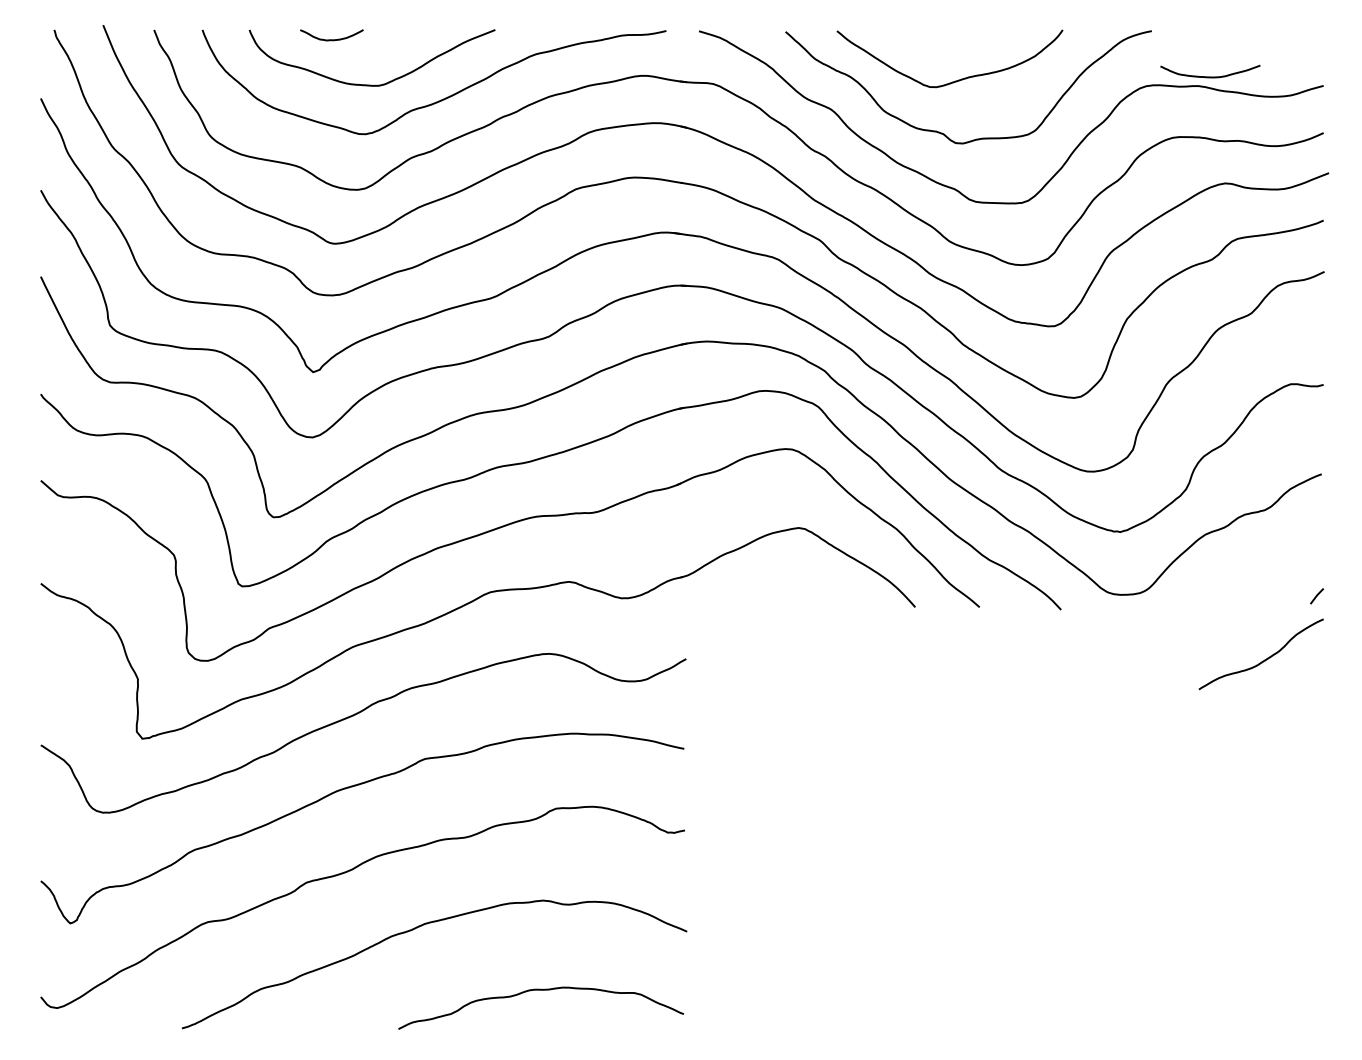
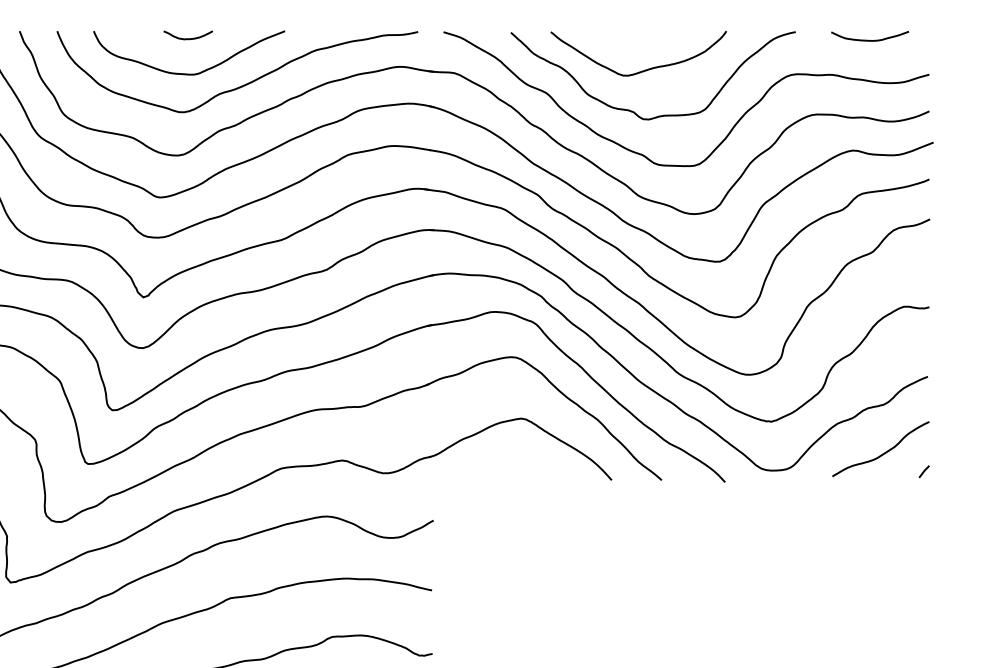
curve: (331, 39) -> (187, 38), moved
curve: (1210, 76) -> (870, 40), moved
curve: (1262, 660) -> (881, 453), moved

